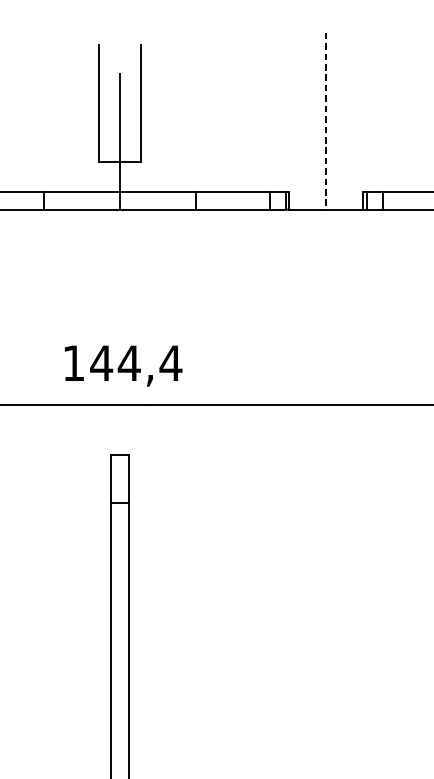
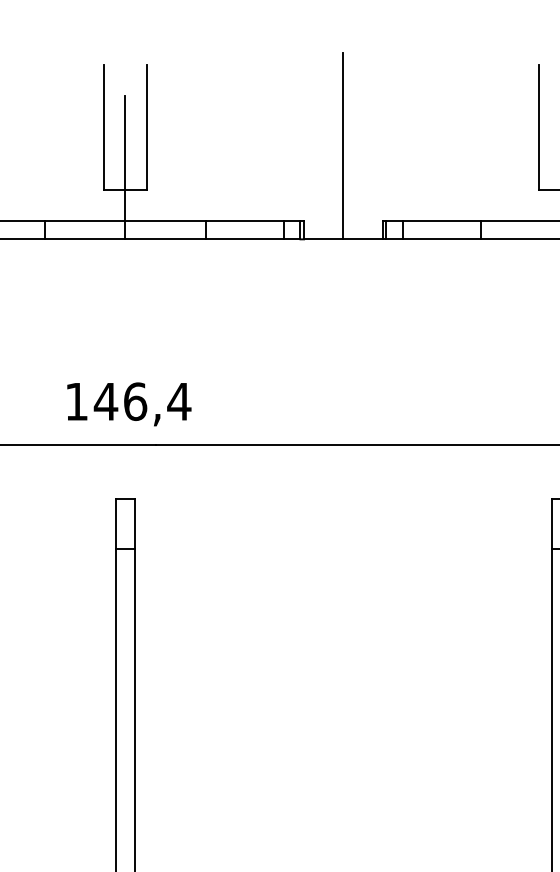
line: (326, 121) -> (343, 146), dashed -> solid
text: (129, 363) -> (135, 401), 144,4 -> 146,4

